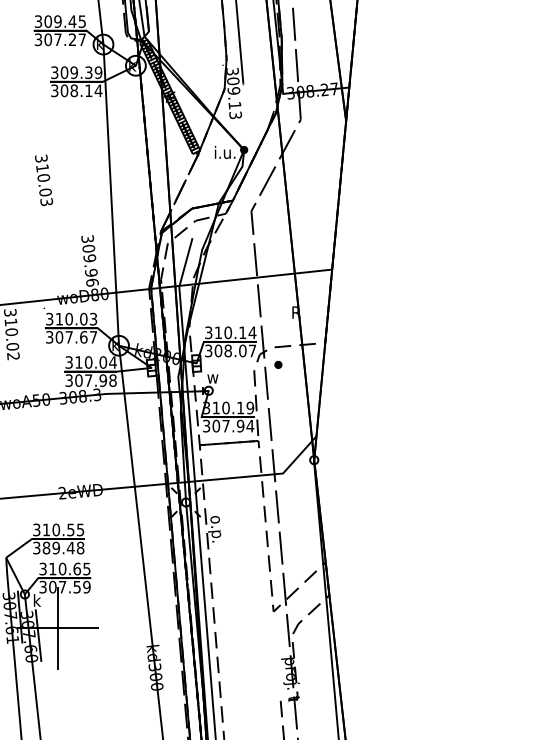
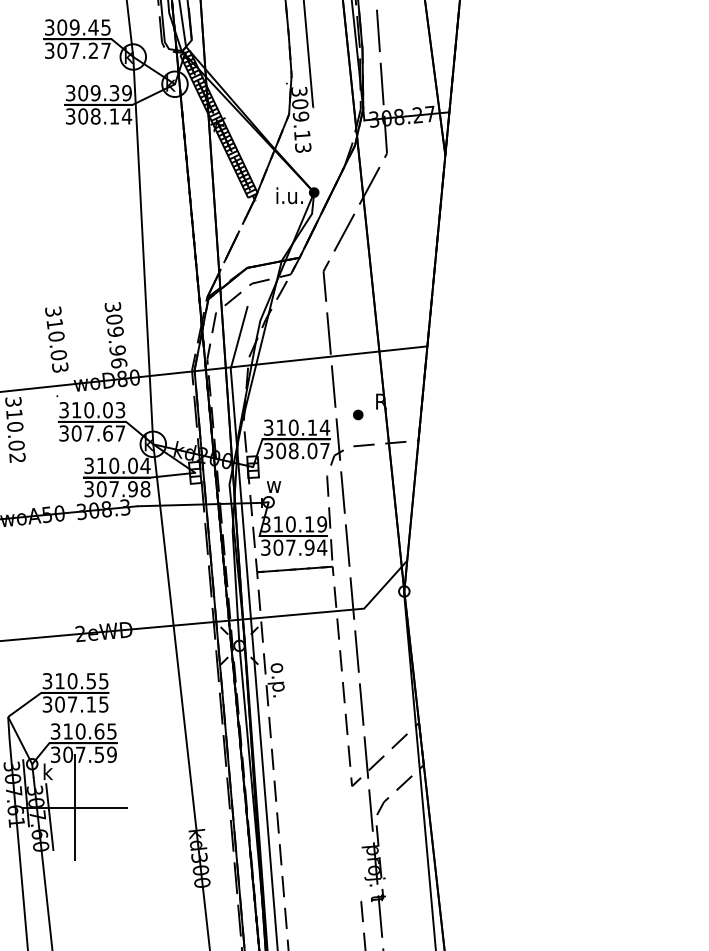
text: (43, 180) -> (56, 339), moved
part: (278, 364) -> (358, 414), moved
text: (63, 548) -> (81, 704), 389.48 -> 307.15

